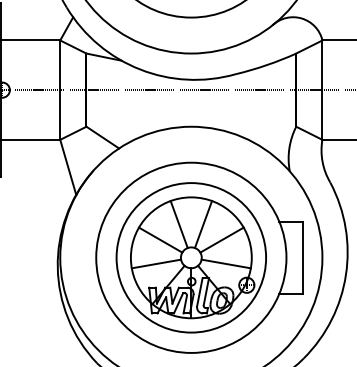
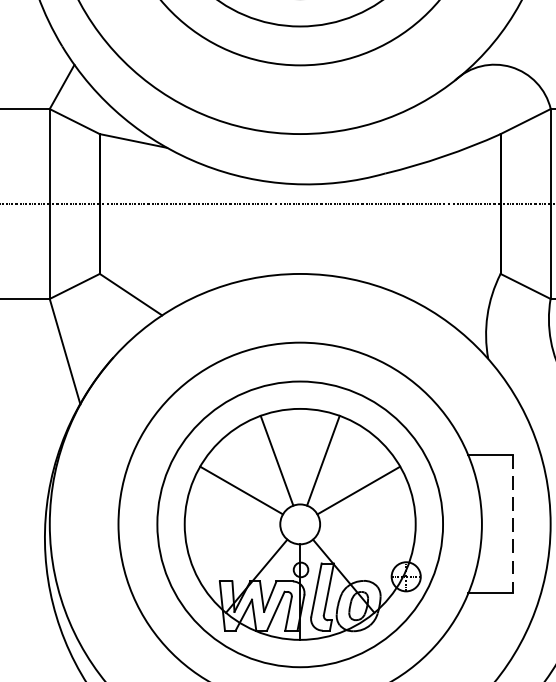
line: (302, 258) -> (512, 525), solid -> dashed
line: (156, 263) -> (233, 535), removed
line: (225, 263) -> (365, 535), removed

